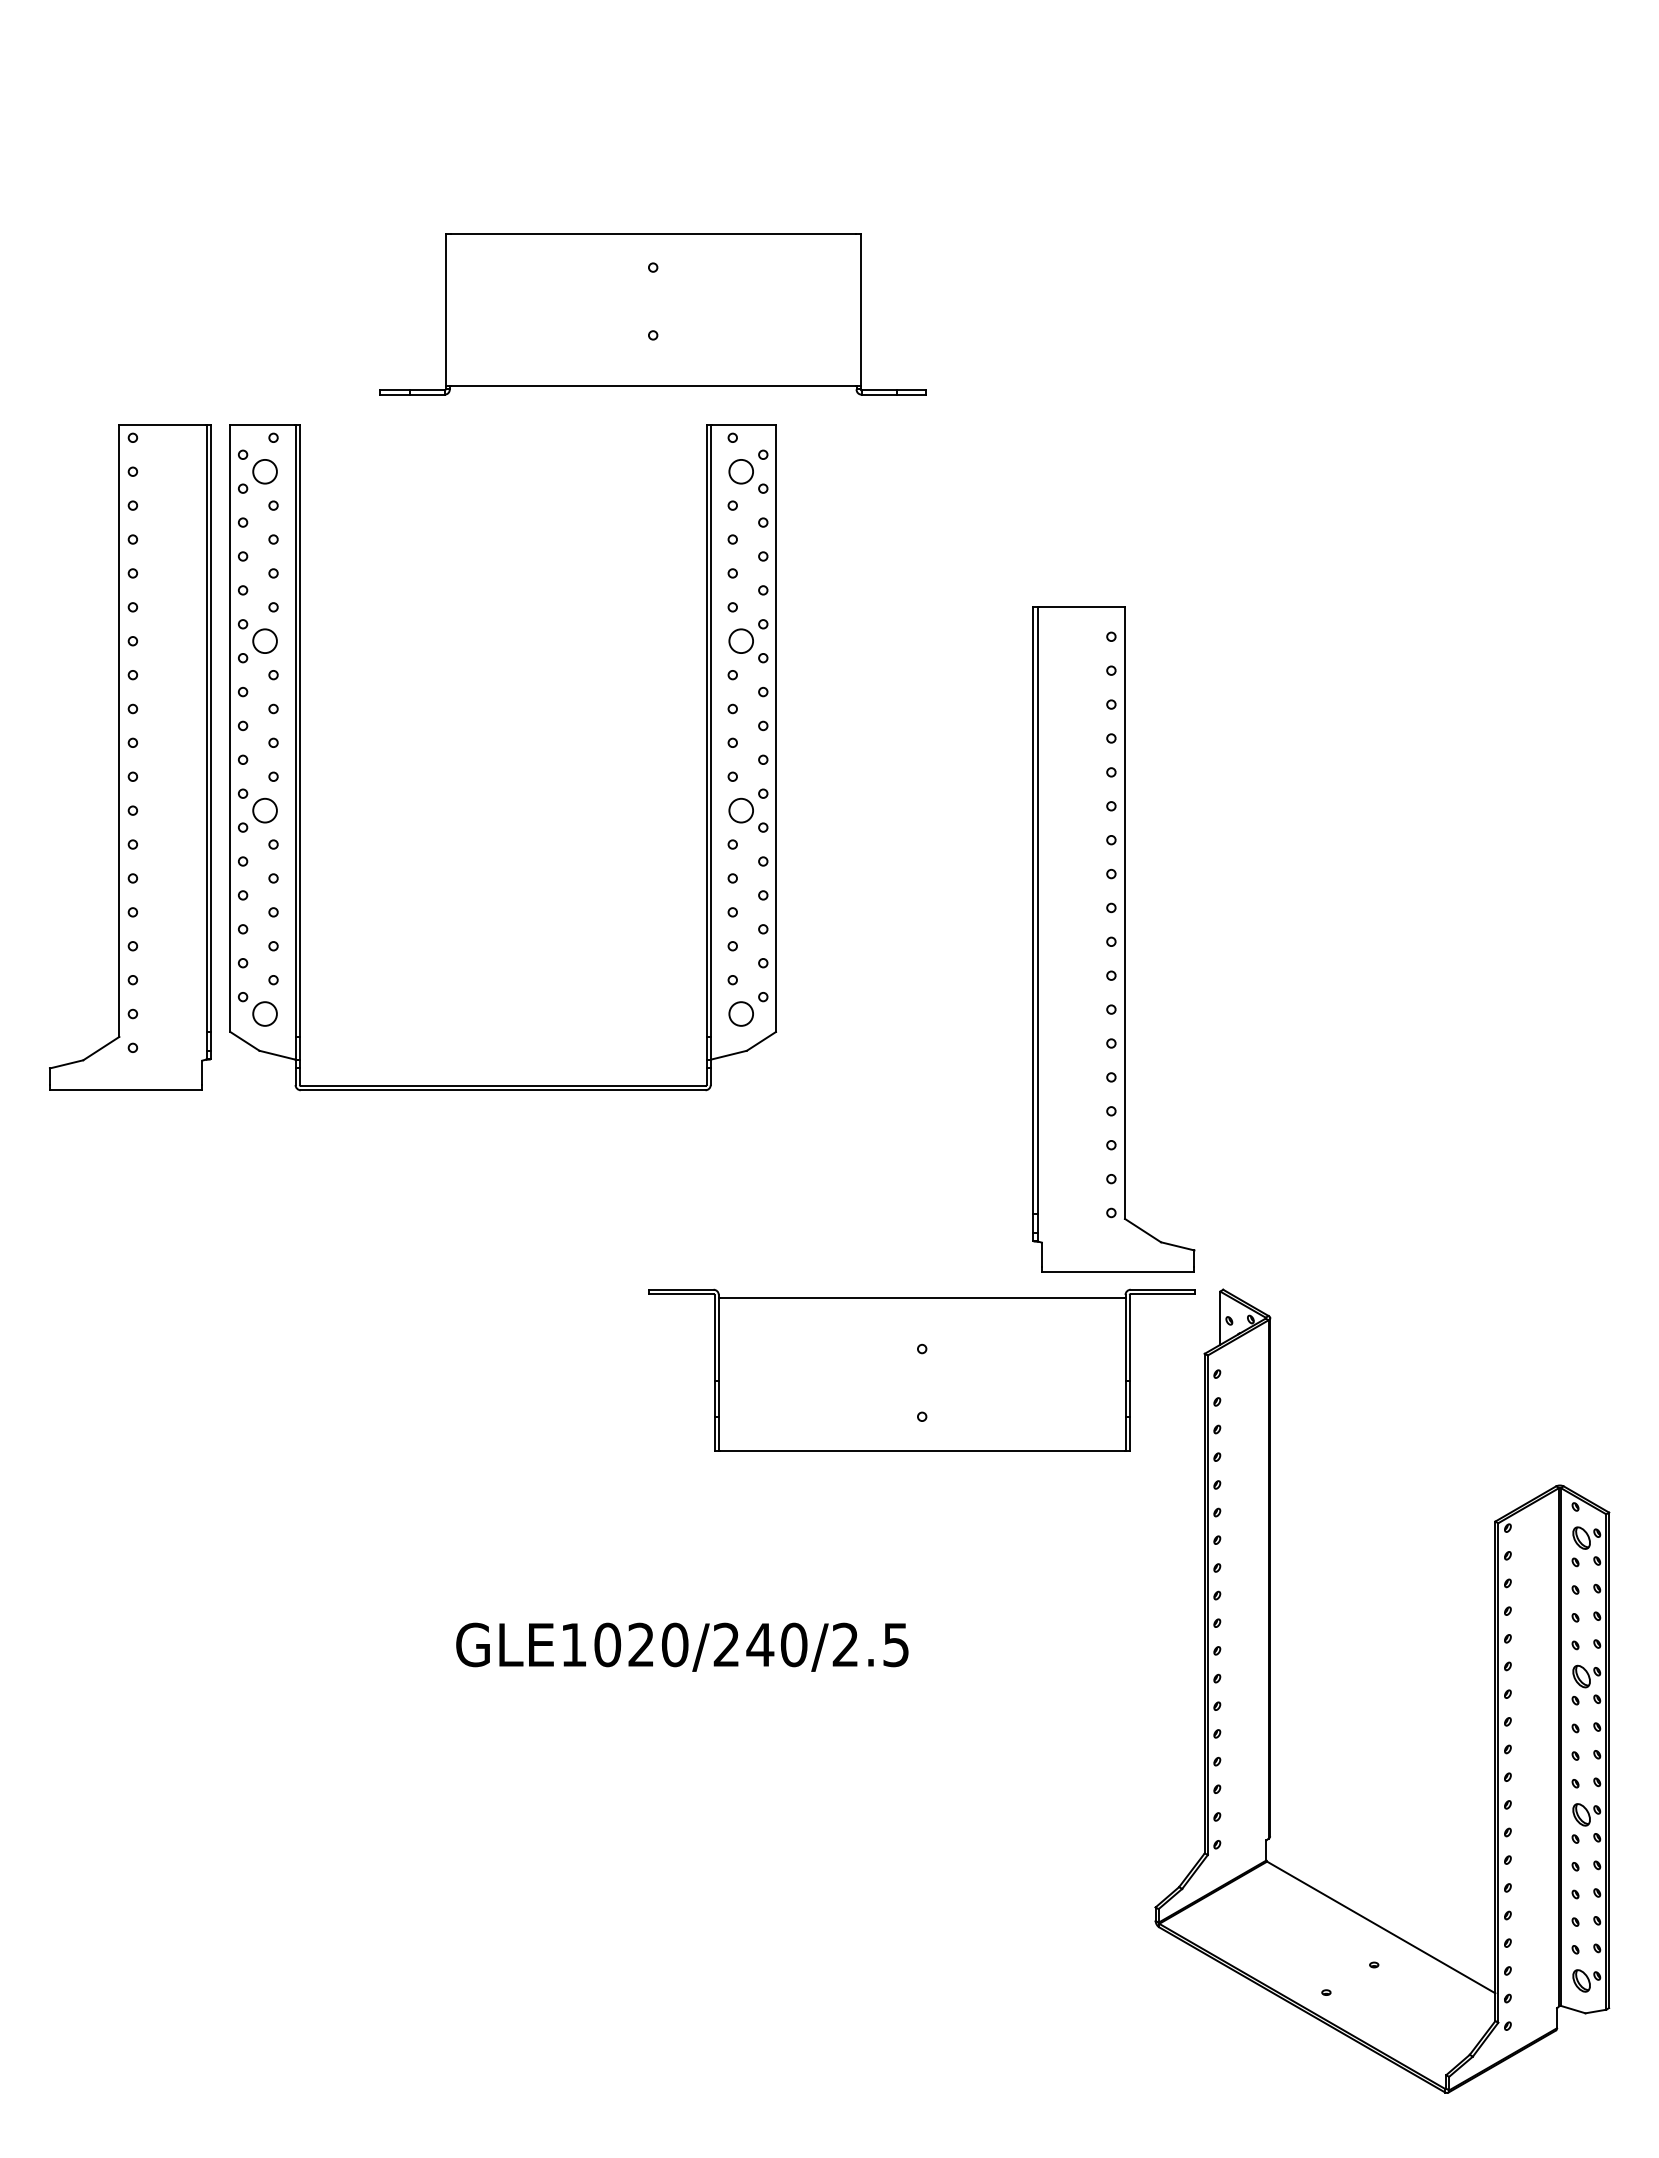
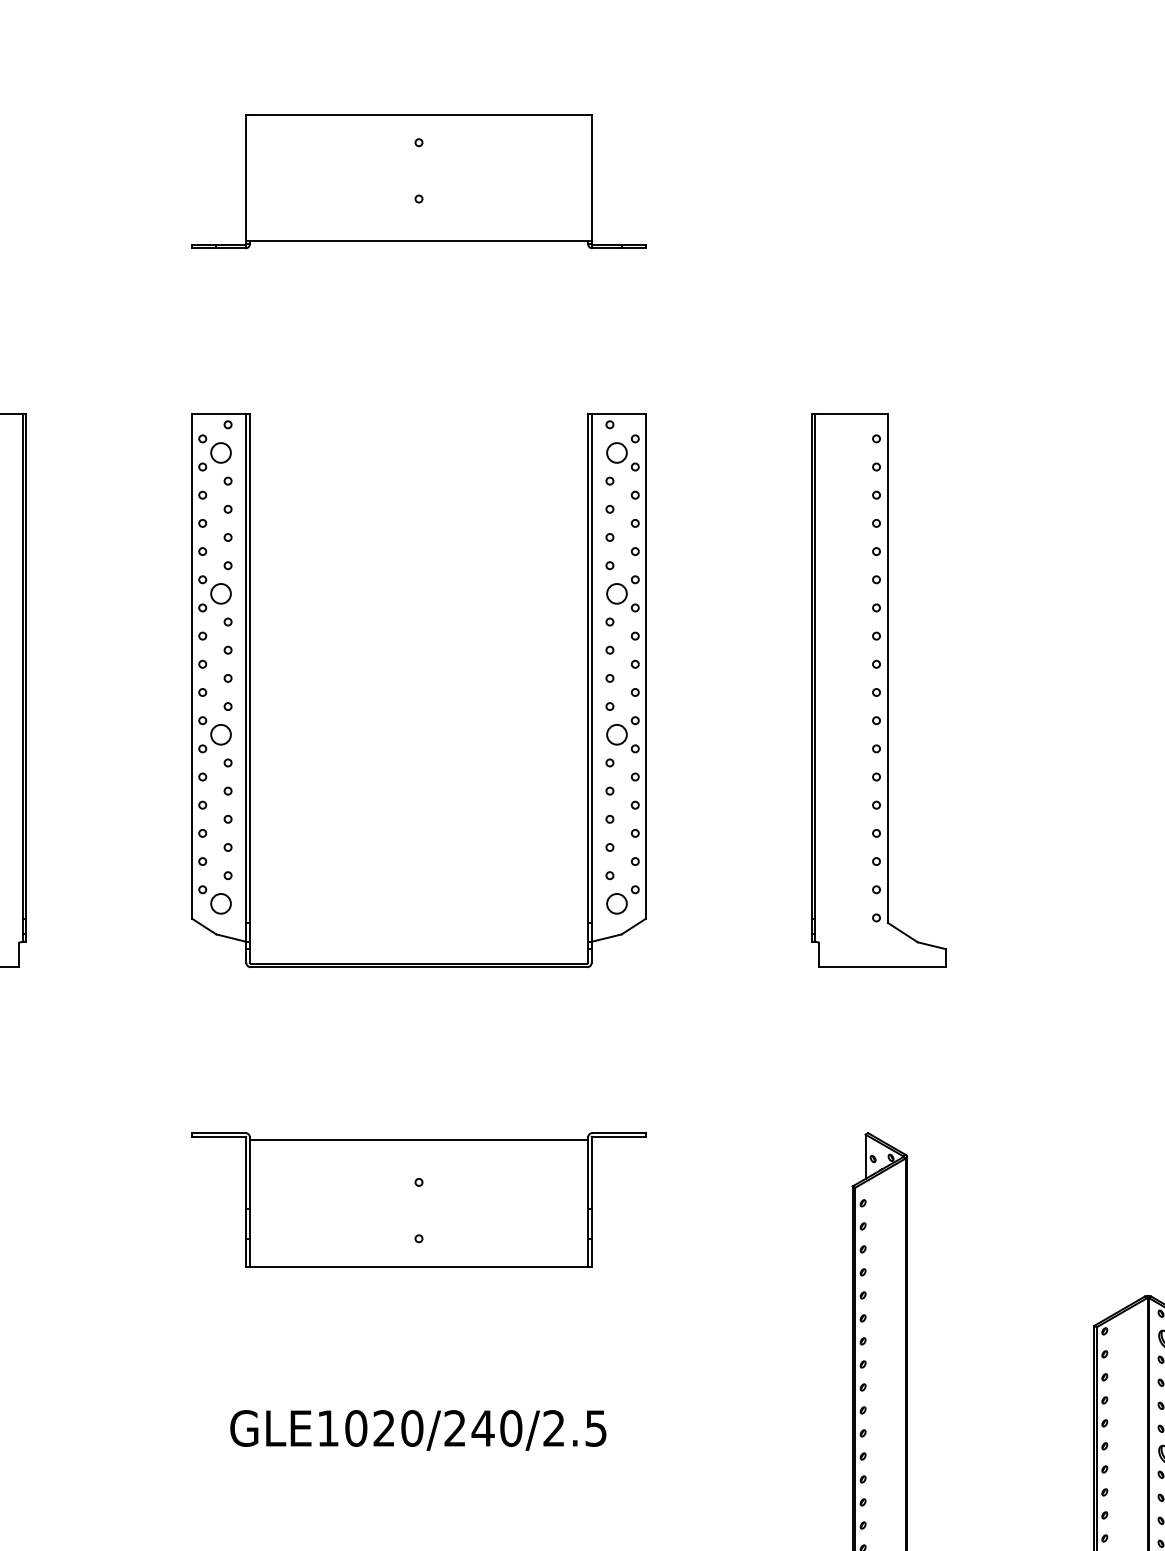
part: (652, 314) -> (418, 181), moved
part: (300, 757) -> (250, 690), moved
part: (1113, 939) -> (878, 690), moved
part: (921, 1369) -> (418, 1199), moved

